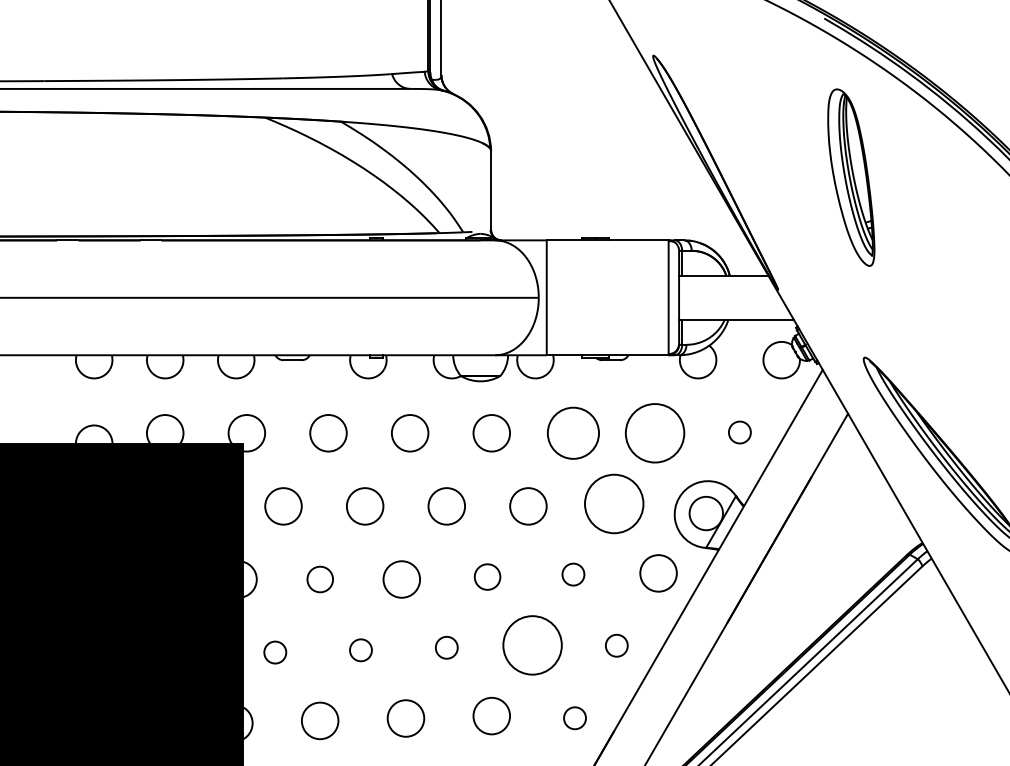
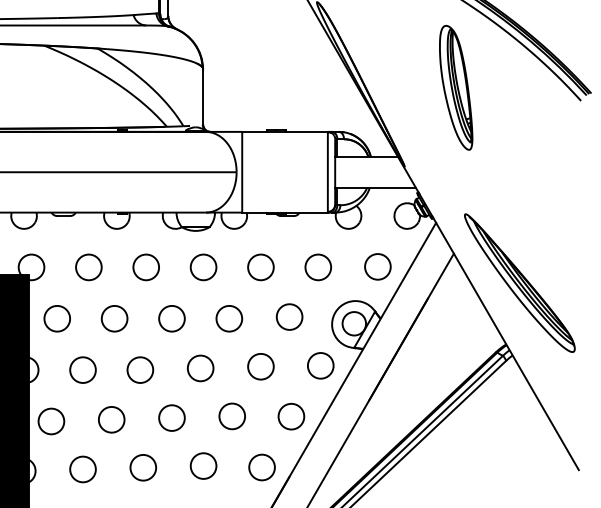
circle: (739, 432) -> (377, 266), size x1.67
circle: (573, 433) -> (261, 267), size x0.71
circle: (654, 433) -> (317, 267), size x0.62
circle: (613, 503) -> (289, 316), size x0.62
circle: (573, 574) -> (261, 366), size x1.67
circle: (487, 576) -> (200, 368), size x1.43
circle: (320, 579) -> (83, 370), size x1.43
circle: (532, 645) -> (232, 416), size x0.62
circle: (616, 645) -> (291, 416), size x1.67
circle: (446, 647) -> (171, 417), size x1.67
circle: (360, 650) -> (111, 420), size x1.67
circle: (275, 652) -> (51, 421), size x1.67
circle: (574, 718) -> (261, 467), size x1.67

